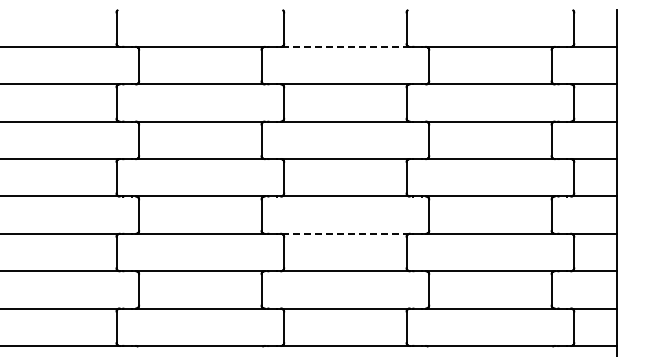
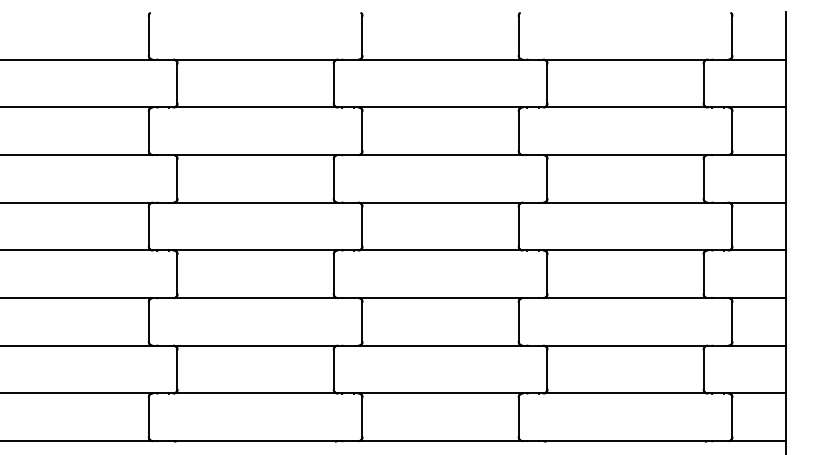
line: (344, 46) -> (439, 59), dashed -> solid
line: (344, 233) -> (439, 297), dashed -> solid

